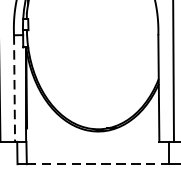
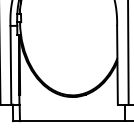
line: (13, 88) -> (10, 65), dashed -> solid
line: (97, 164) -> (72, 121), dashed -> solid

